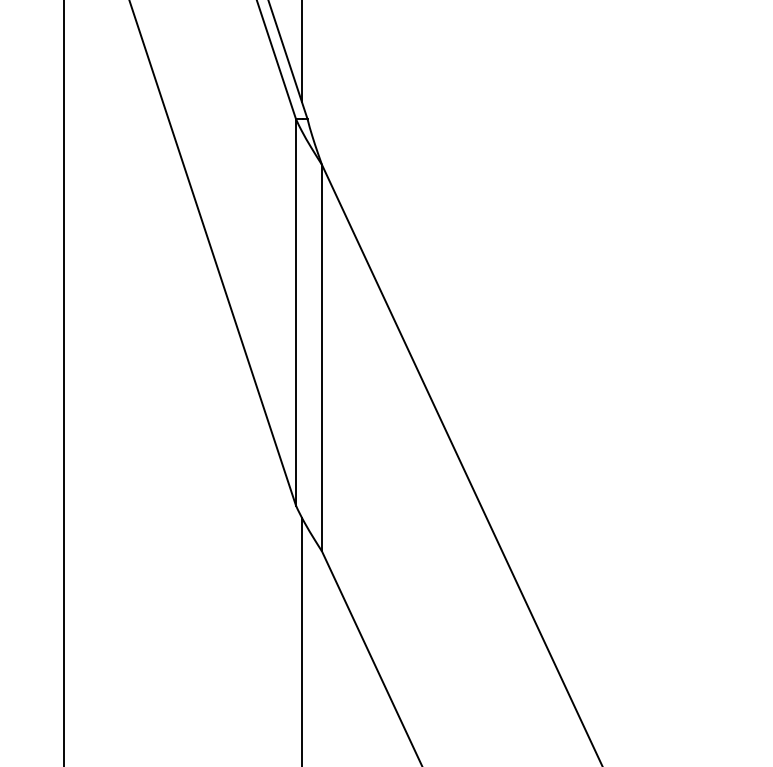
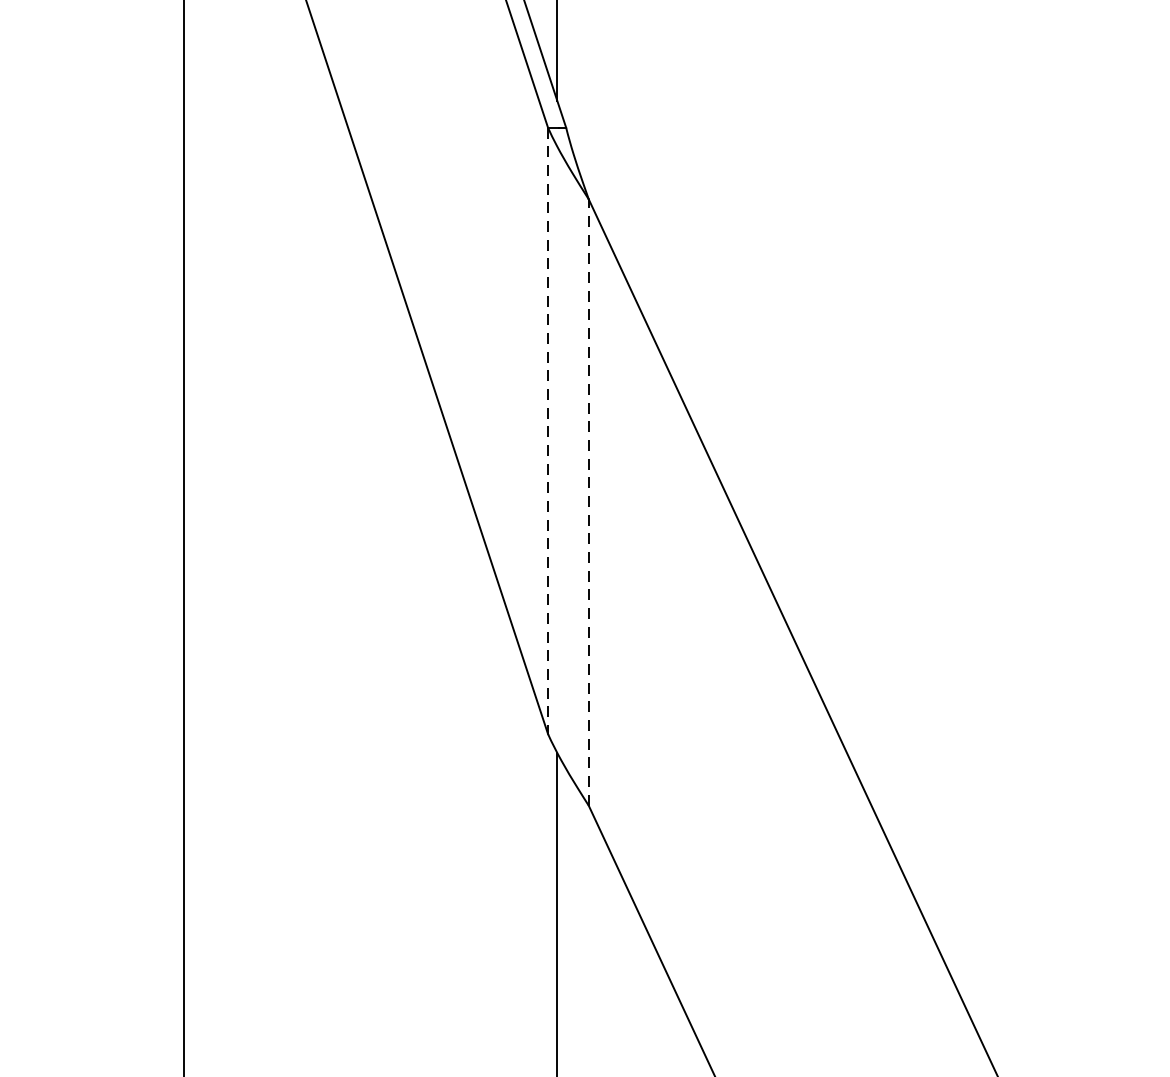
line: (296, 312) -> (548, 431), solid -> dashed
line: (322, 357) -> (589, 501), solid -> dashed

